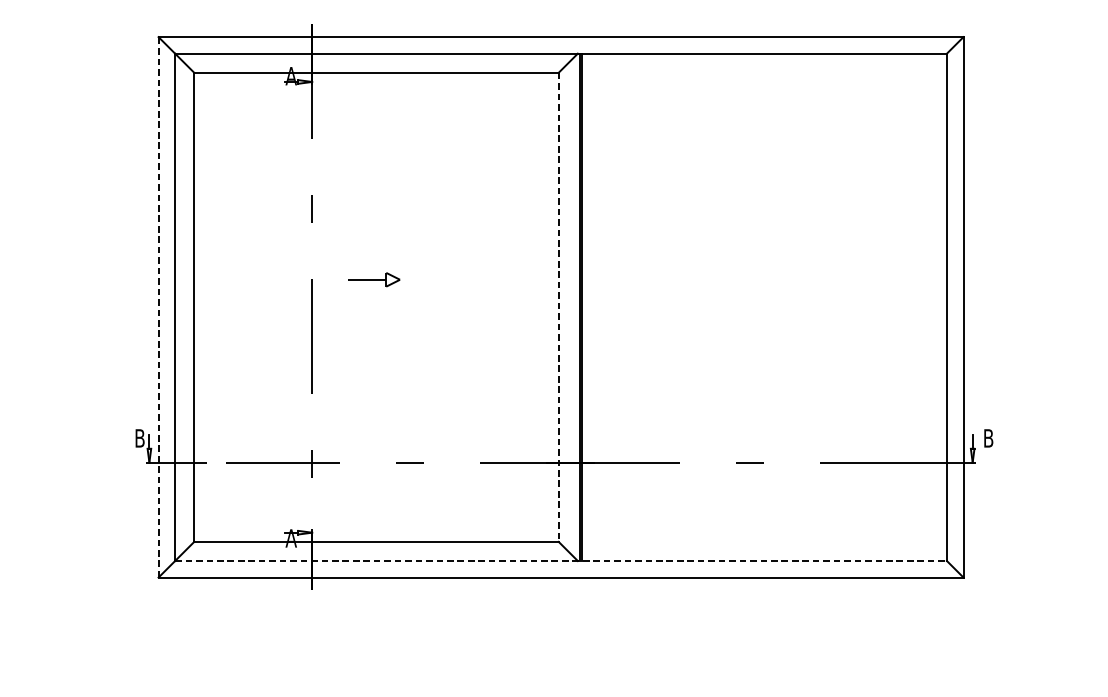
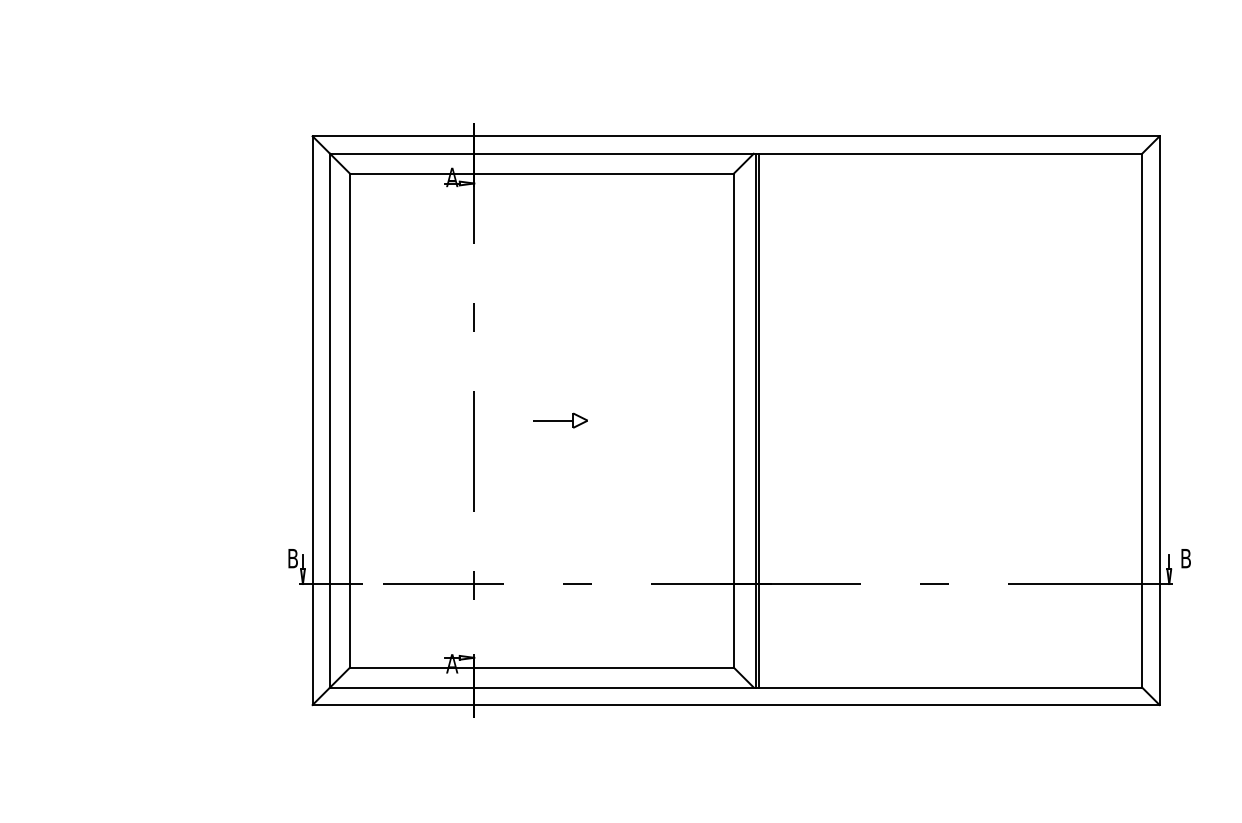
part: (374, 279) -> (560, 420), moved
line: (158, 307) -> (312, 420), dashed -> solid
line: (558, 307) -> (733, 420), dashed -> solid
line: (561, 560) -> (736, 687), dashed -> solid

